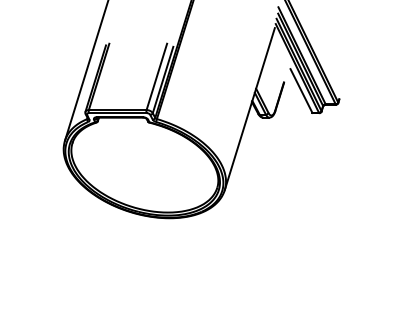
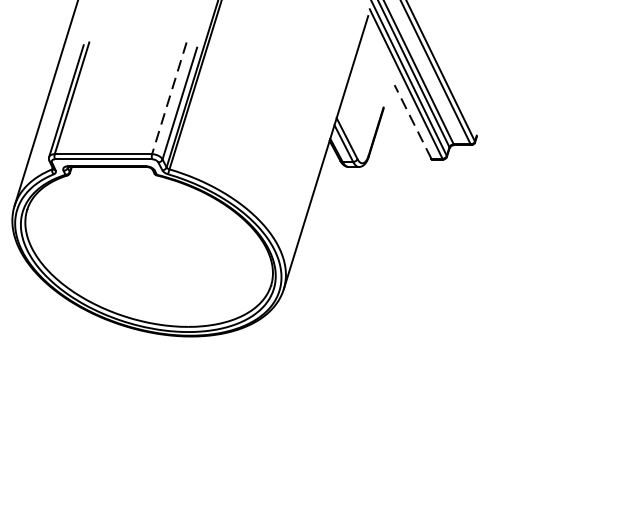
line: (156, 76) -> (168, 97), solid -> dashed
line: (301, 90) -> (413, 121), solid -> dashed

